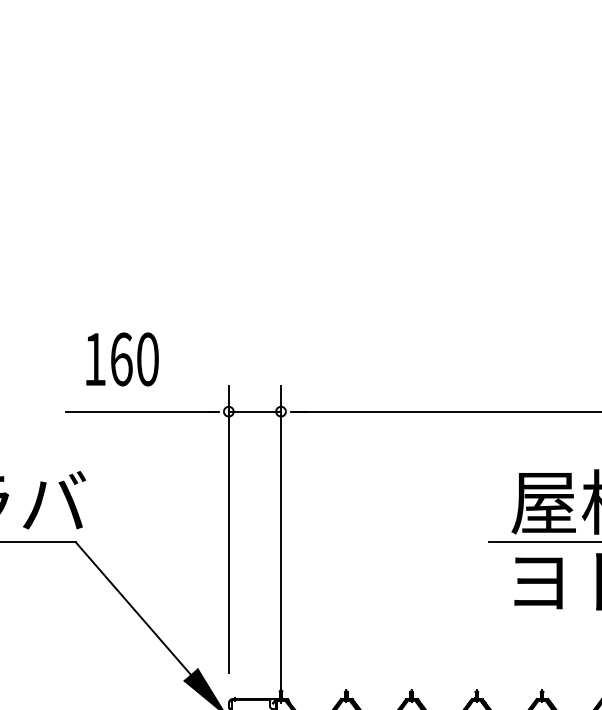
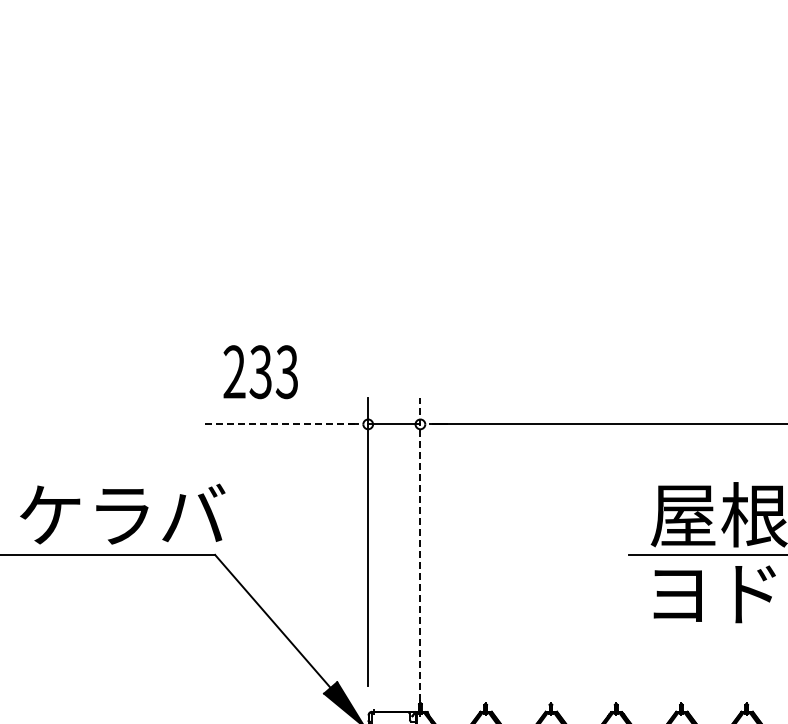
text: (121, 359) -> (260, 372), 160 -> 233
line: (141, 411) -> (280, 424), solid -> dashed
line: (281, 542) -> (420, 555), solid -> dashed

